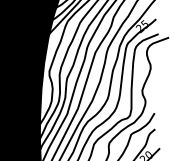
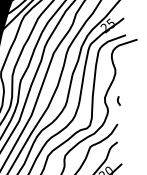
line: (154, 92) -> (118, 100), added

